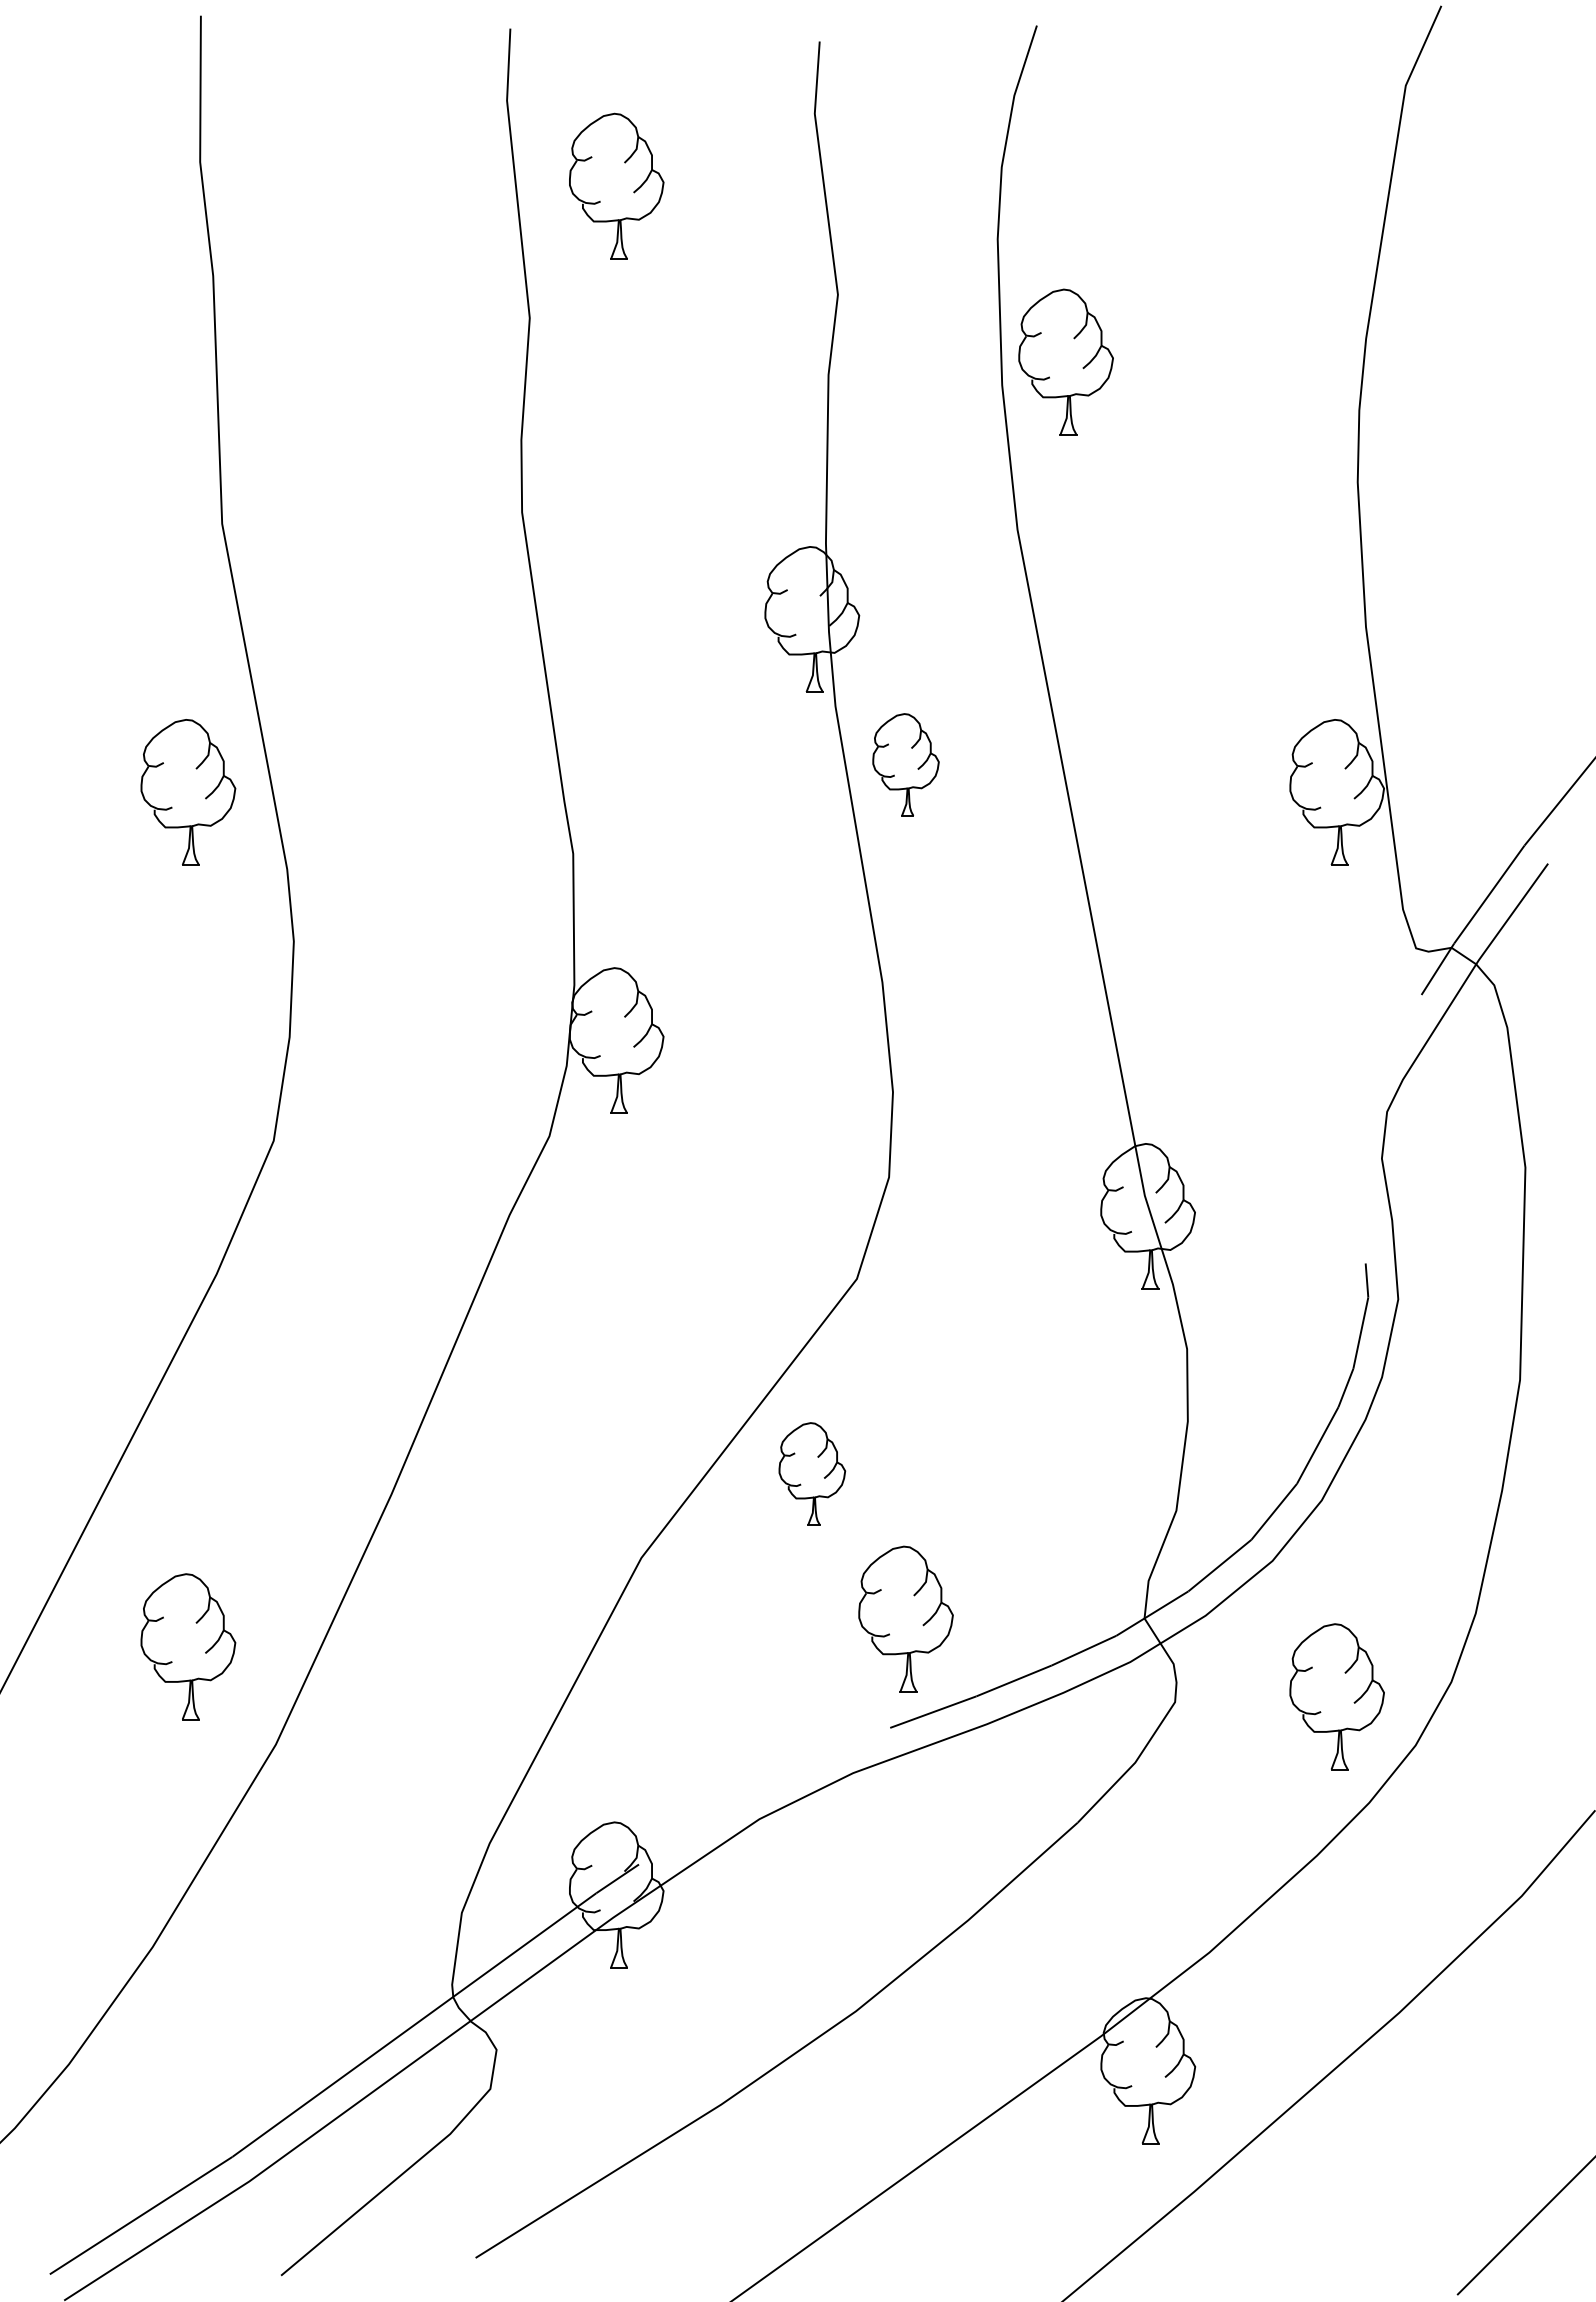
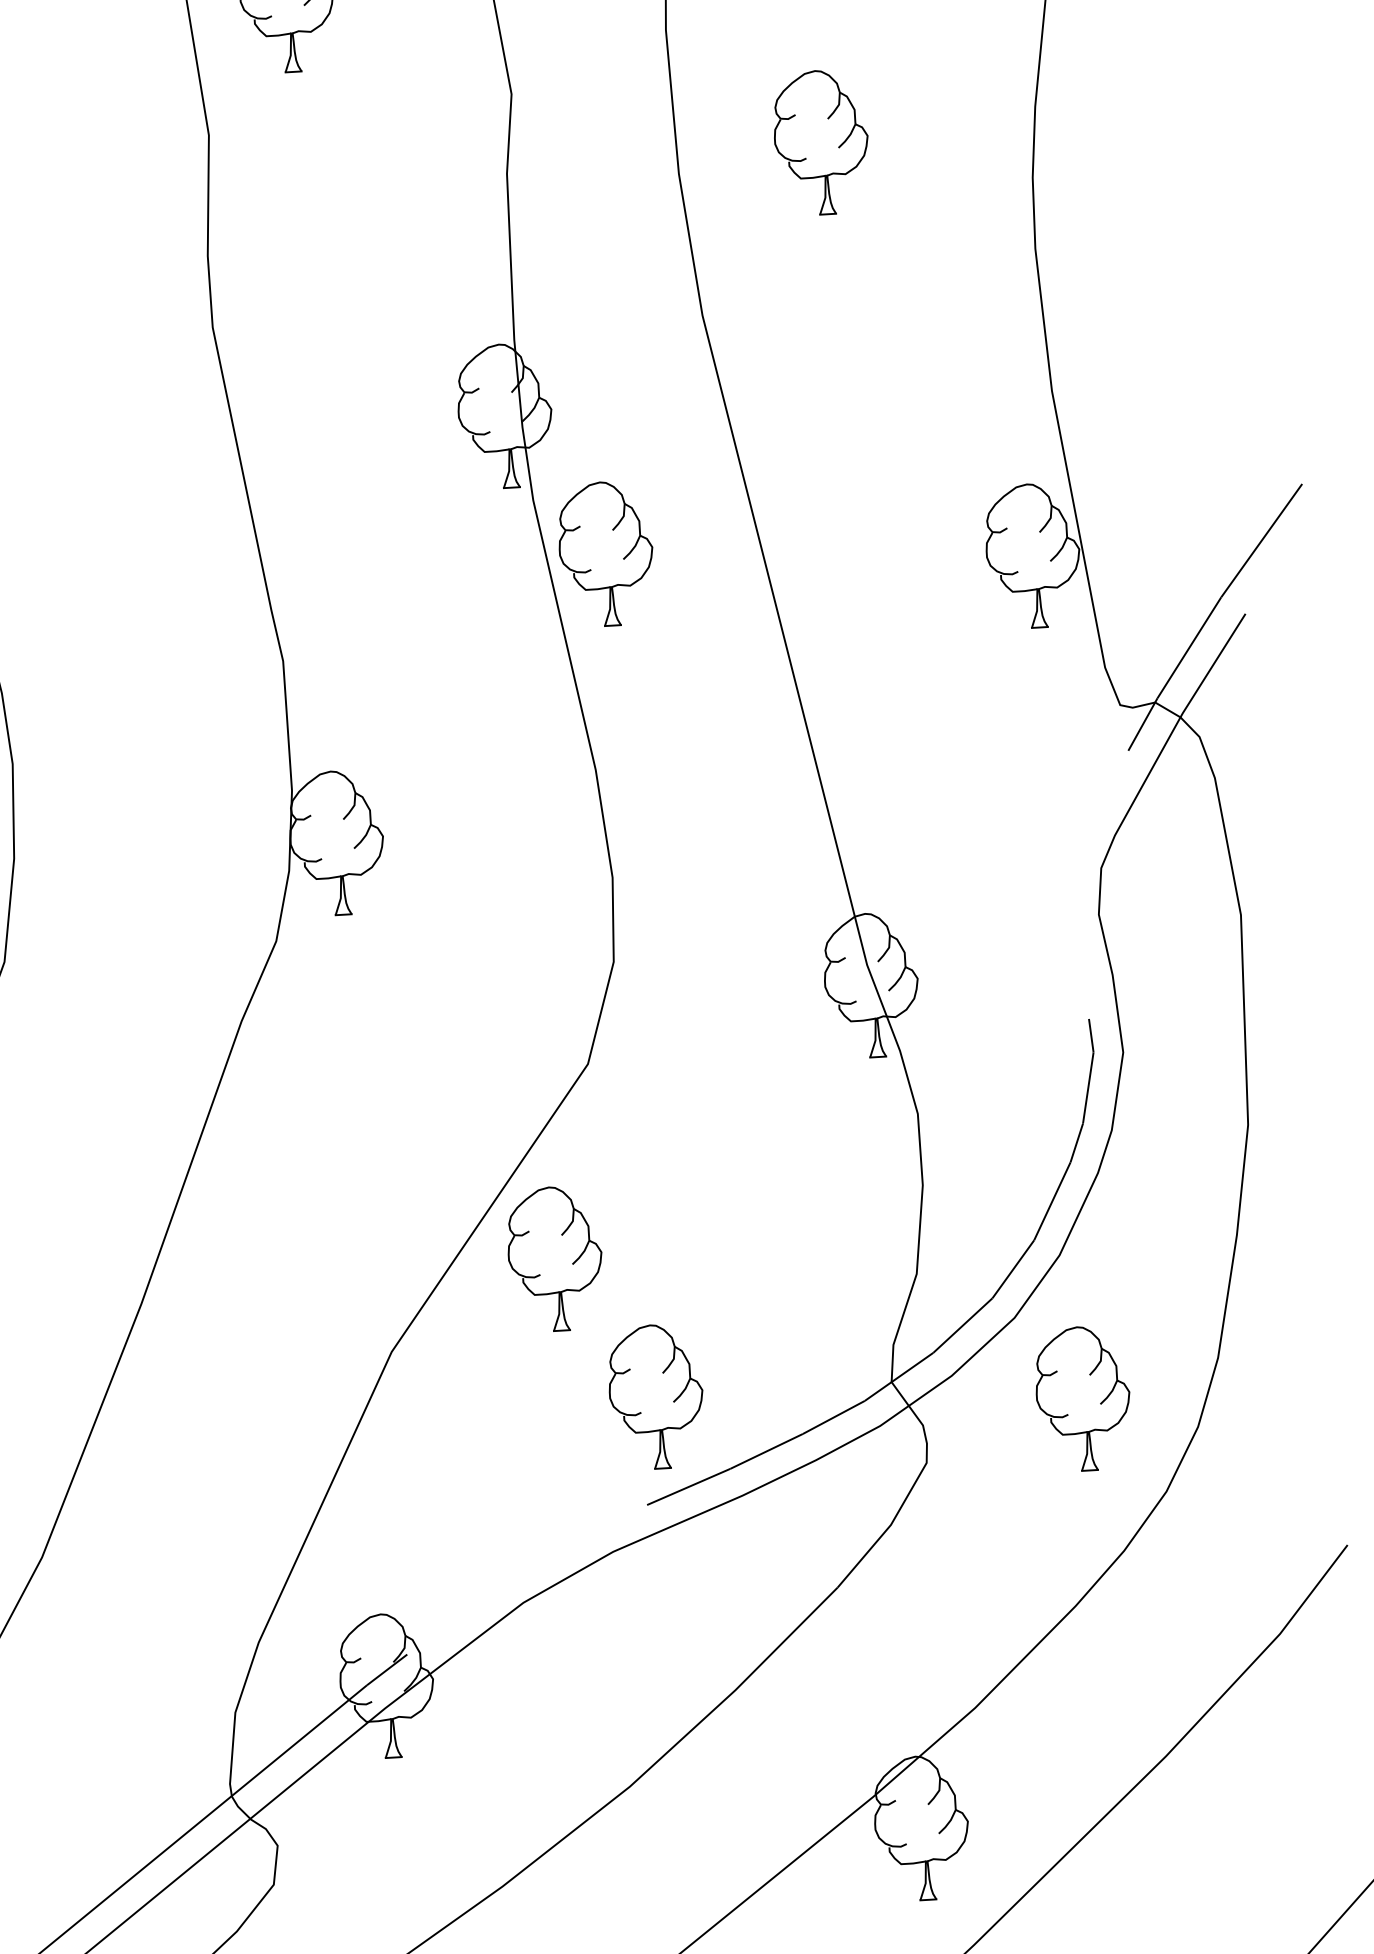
part: (1065, 361) -> (820, 141), moved
part: (905, 764) -> (605, 553), size x1.43
part: (812, 1473) -> (555, 1258), size x1.43
part: (1336, 1696) -> (1082, 1398), moved

